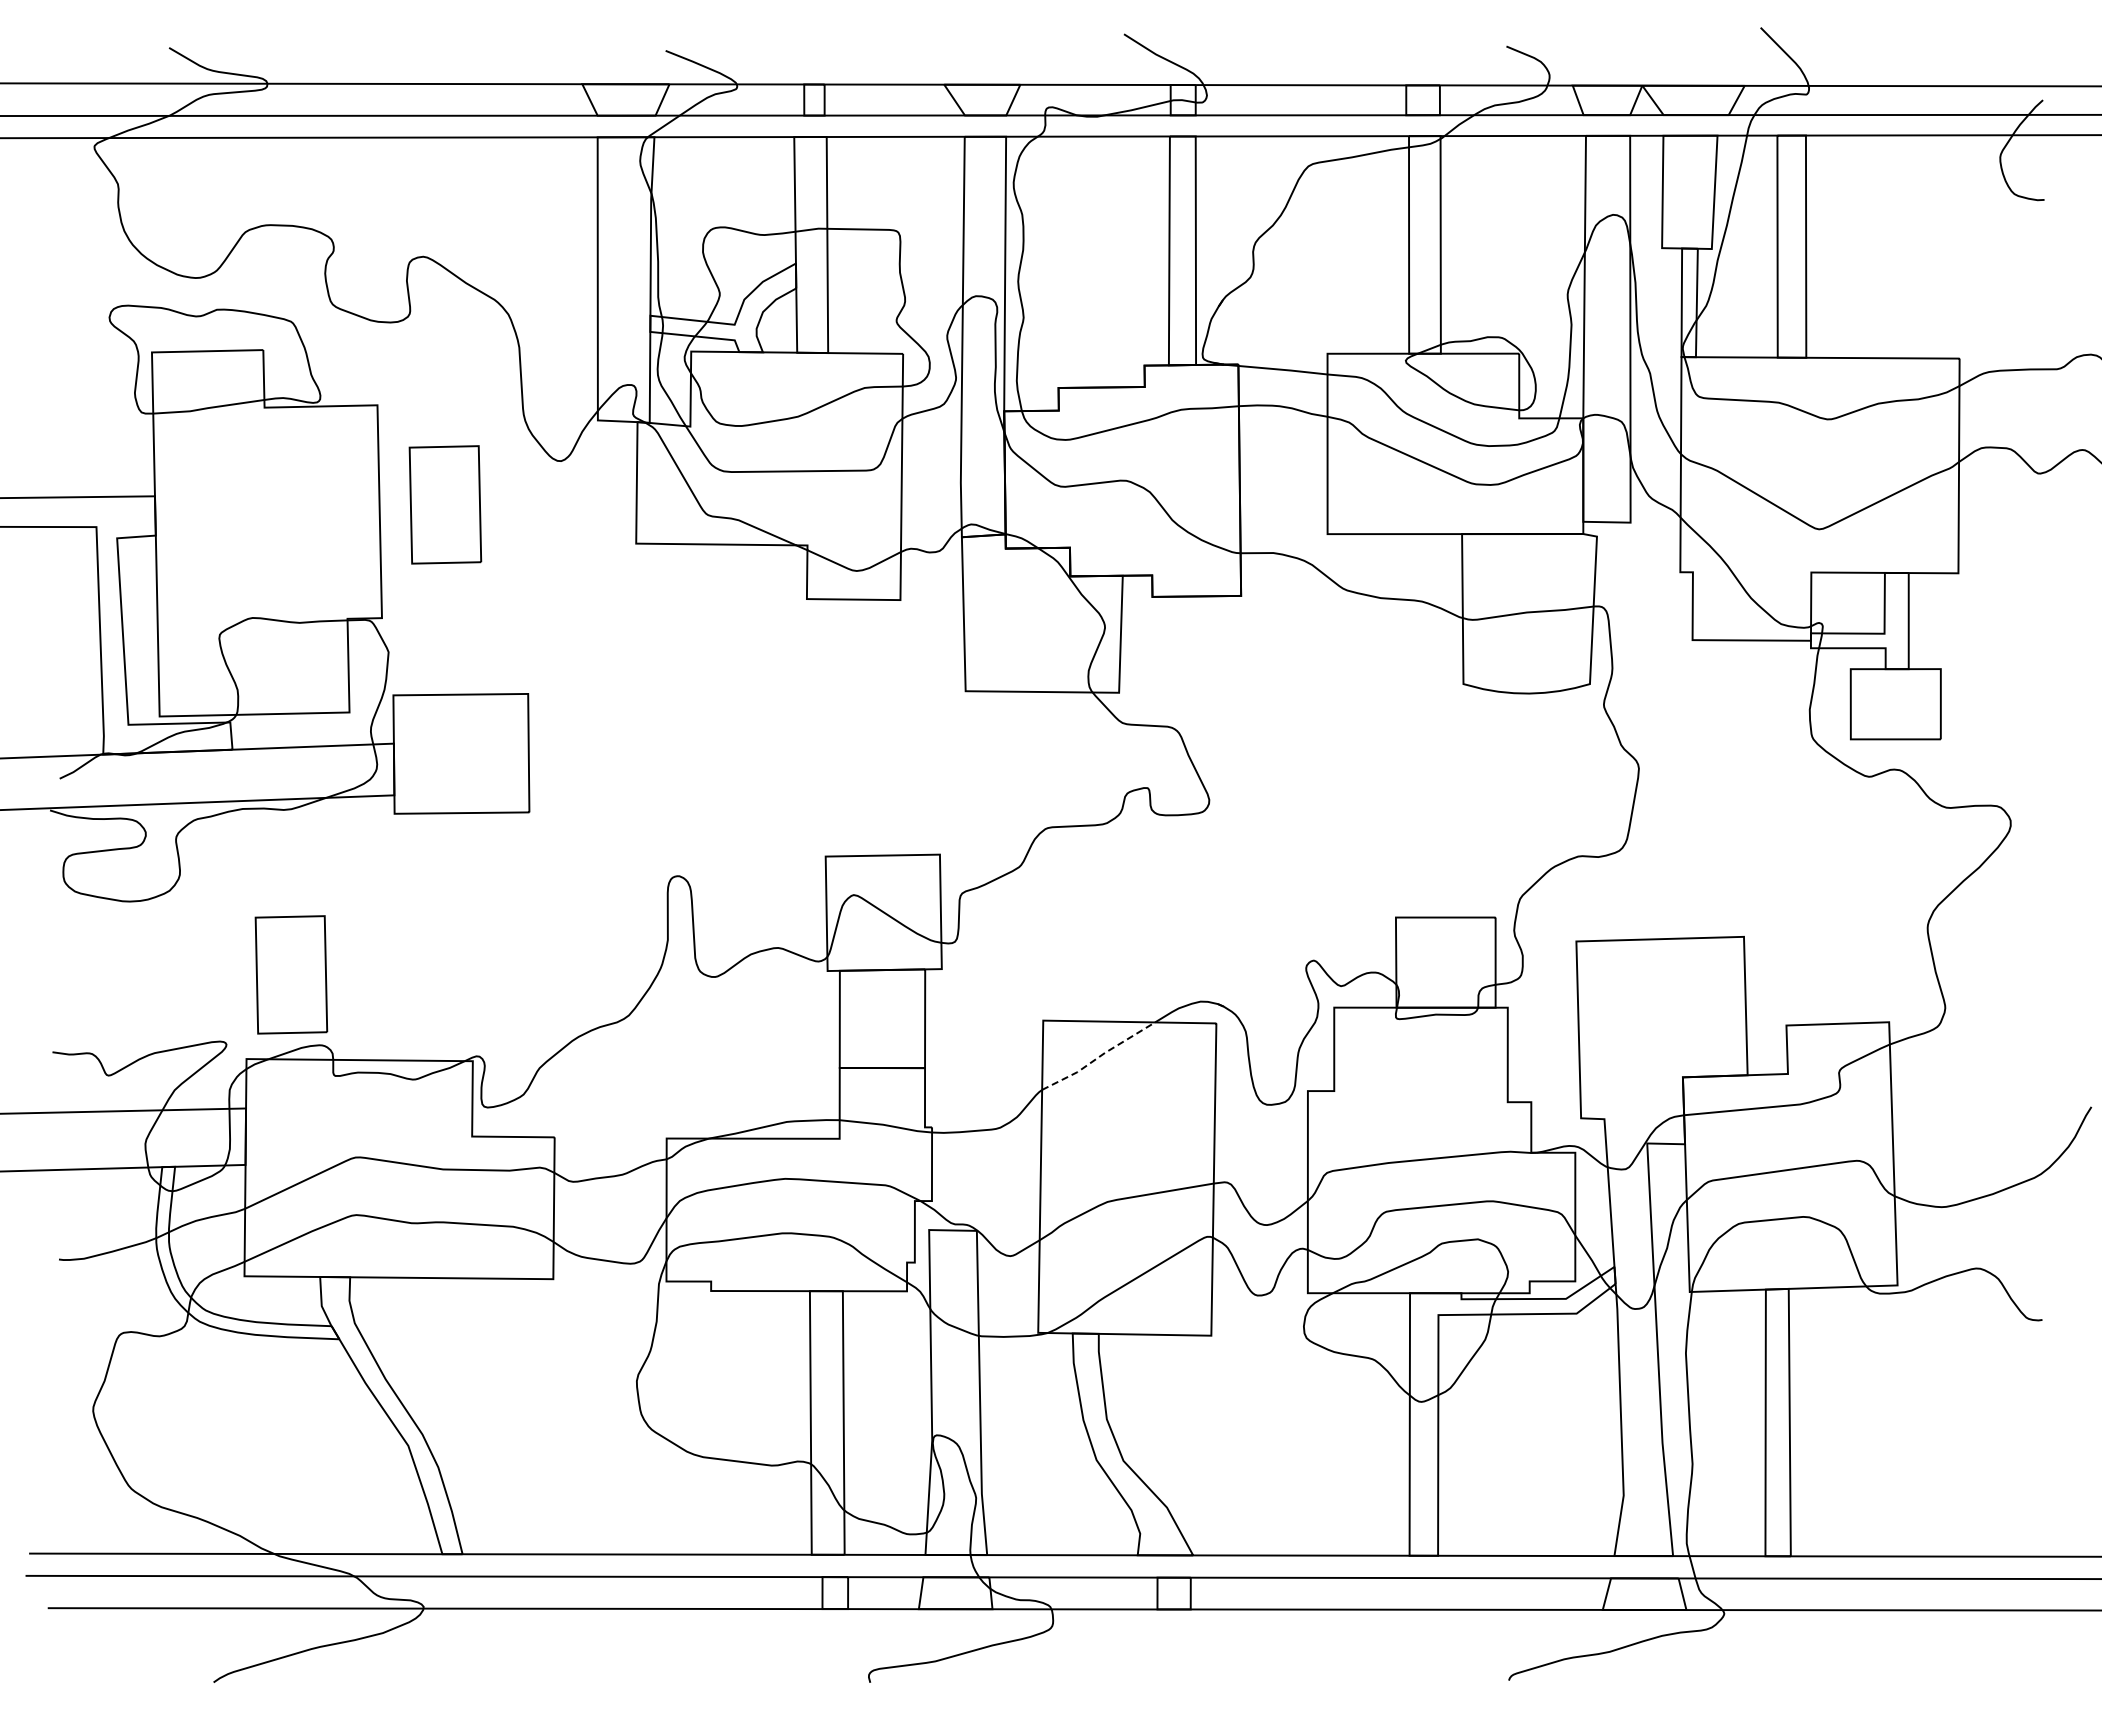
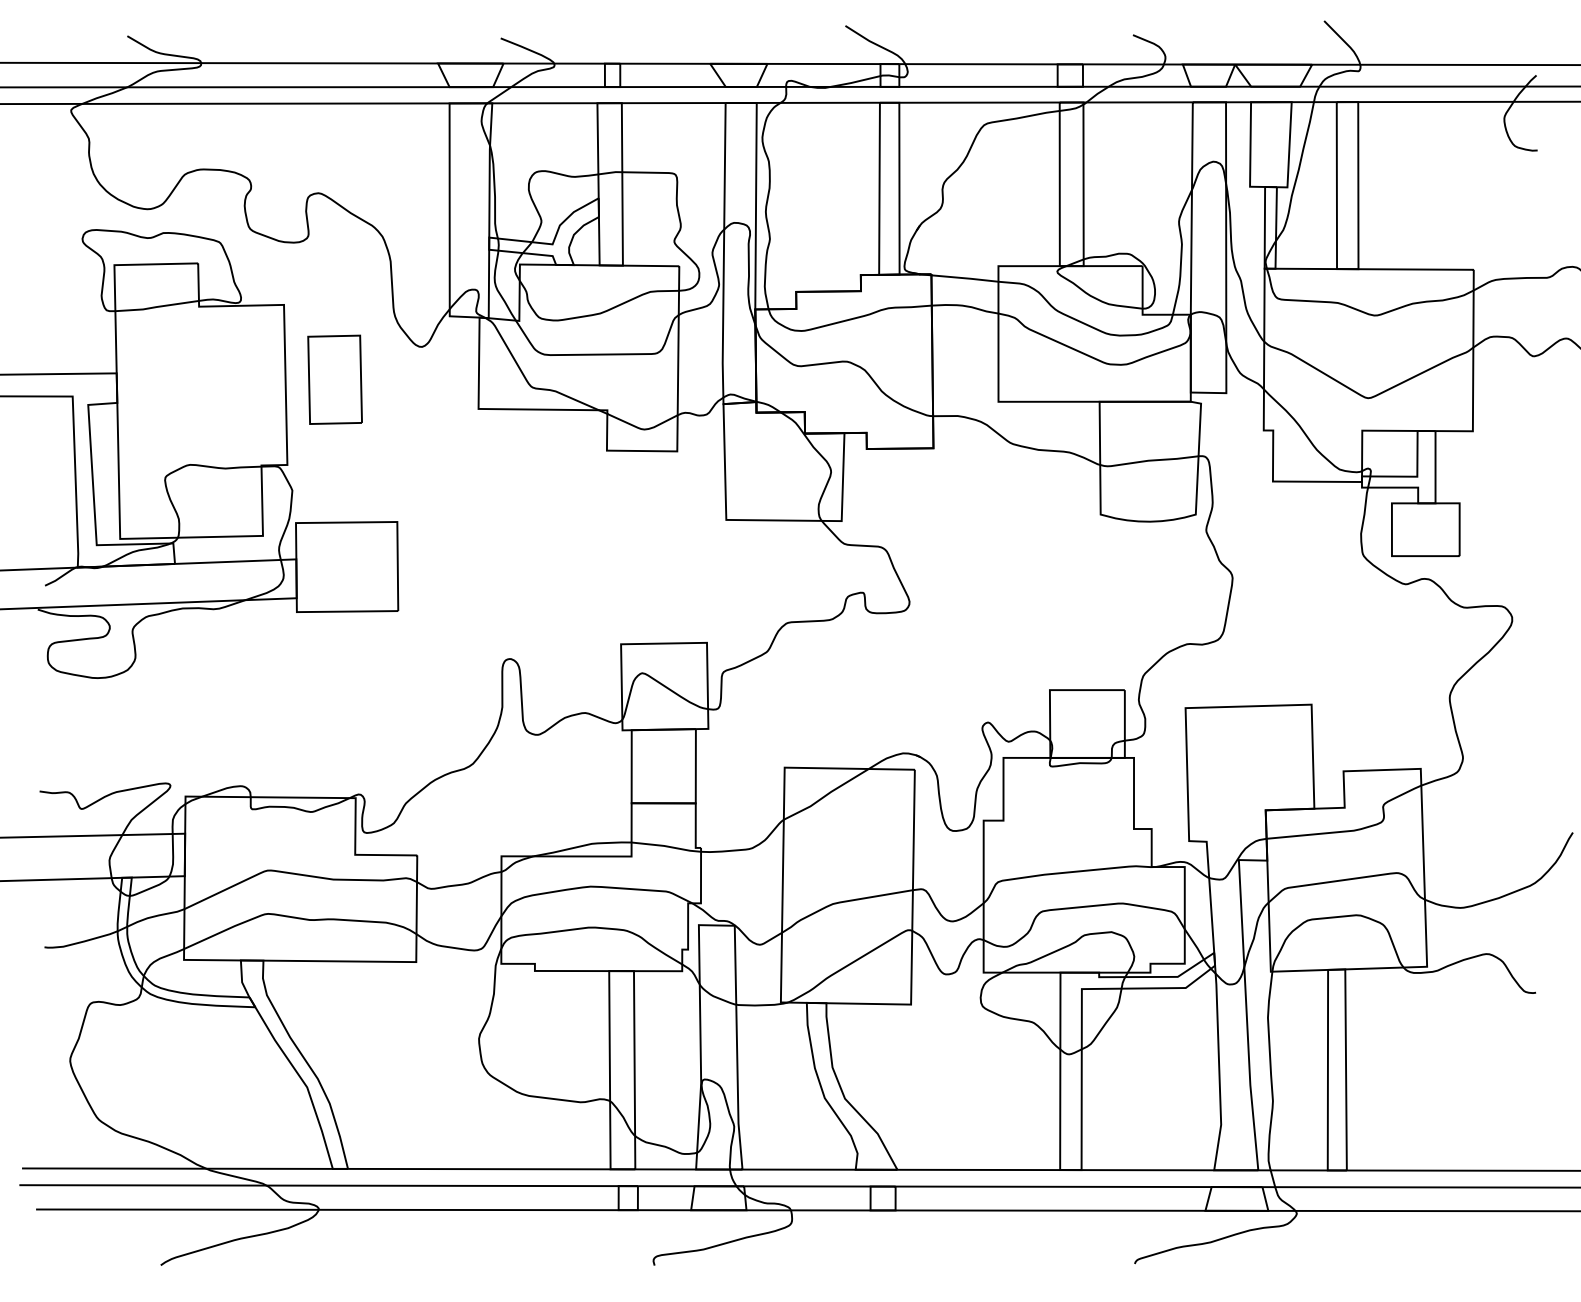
part: (291, 974) -> (219, 732), removed
line: (1099, 1056) -> (826, 794), dashed -> solid

